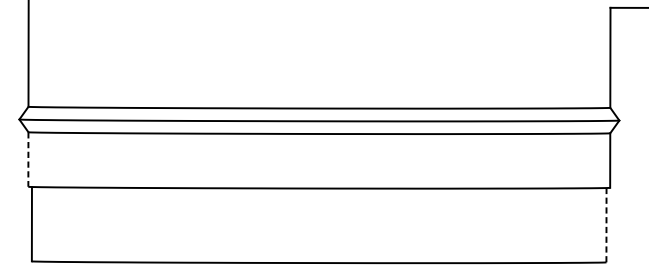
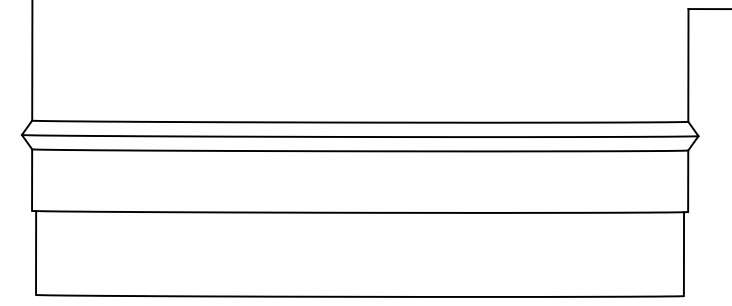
line: (28, 159) -> (32, 180), dashed -> solid
line: (606, 225) -> (683, 254), dashed -> solid

